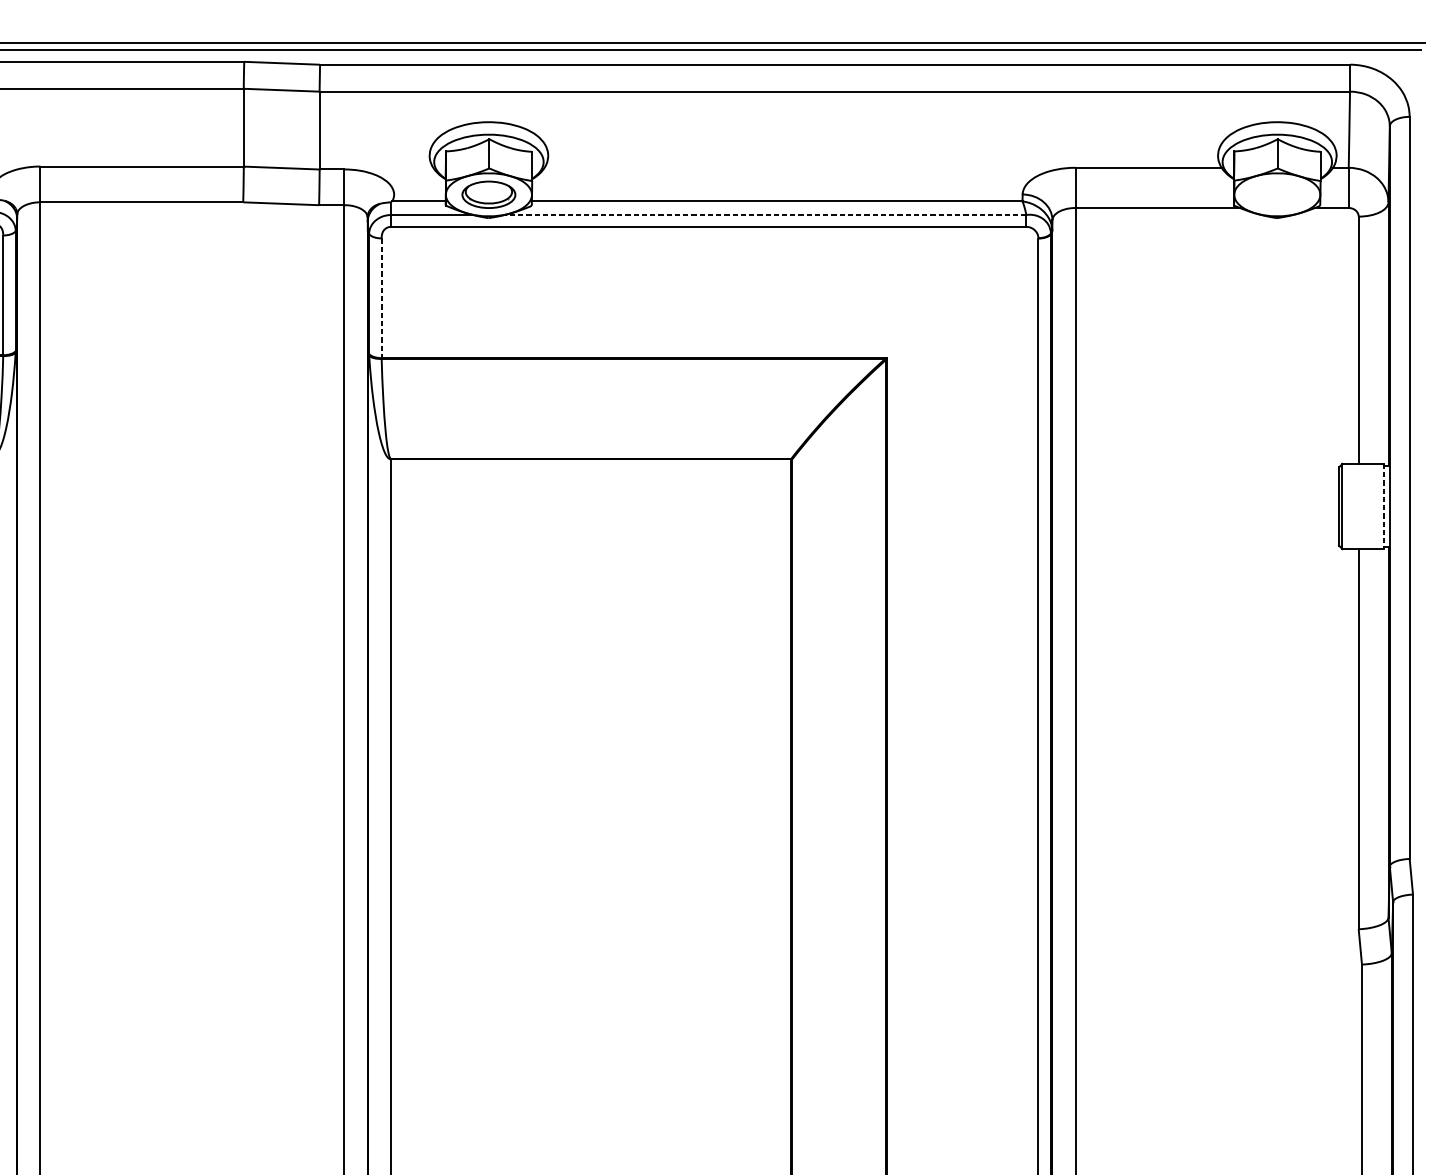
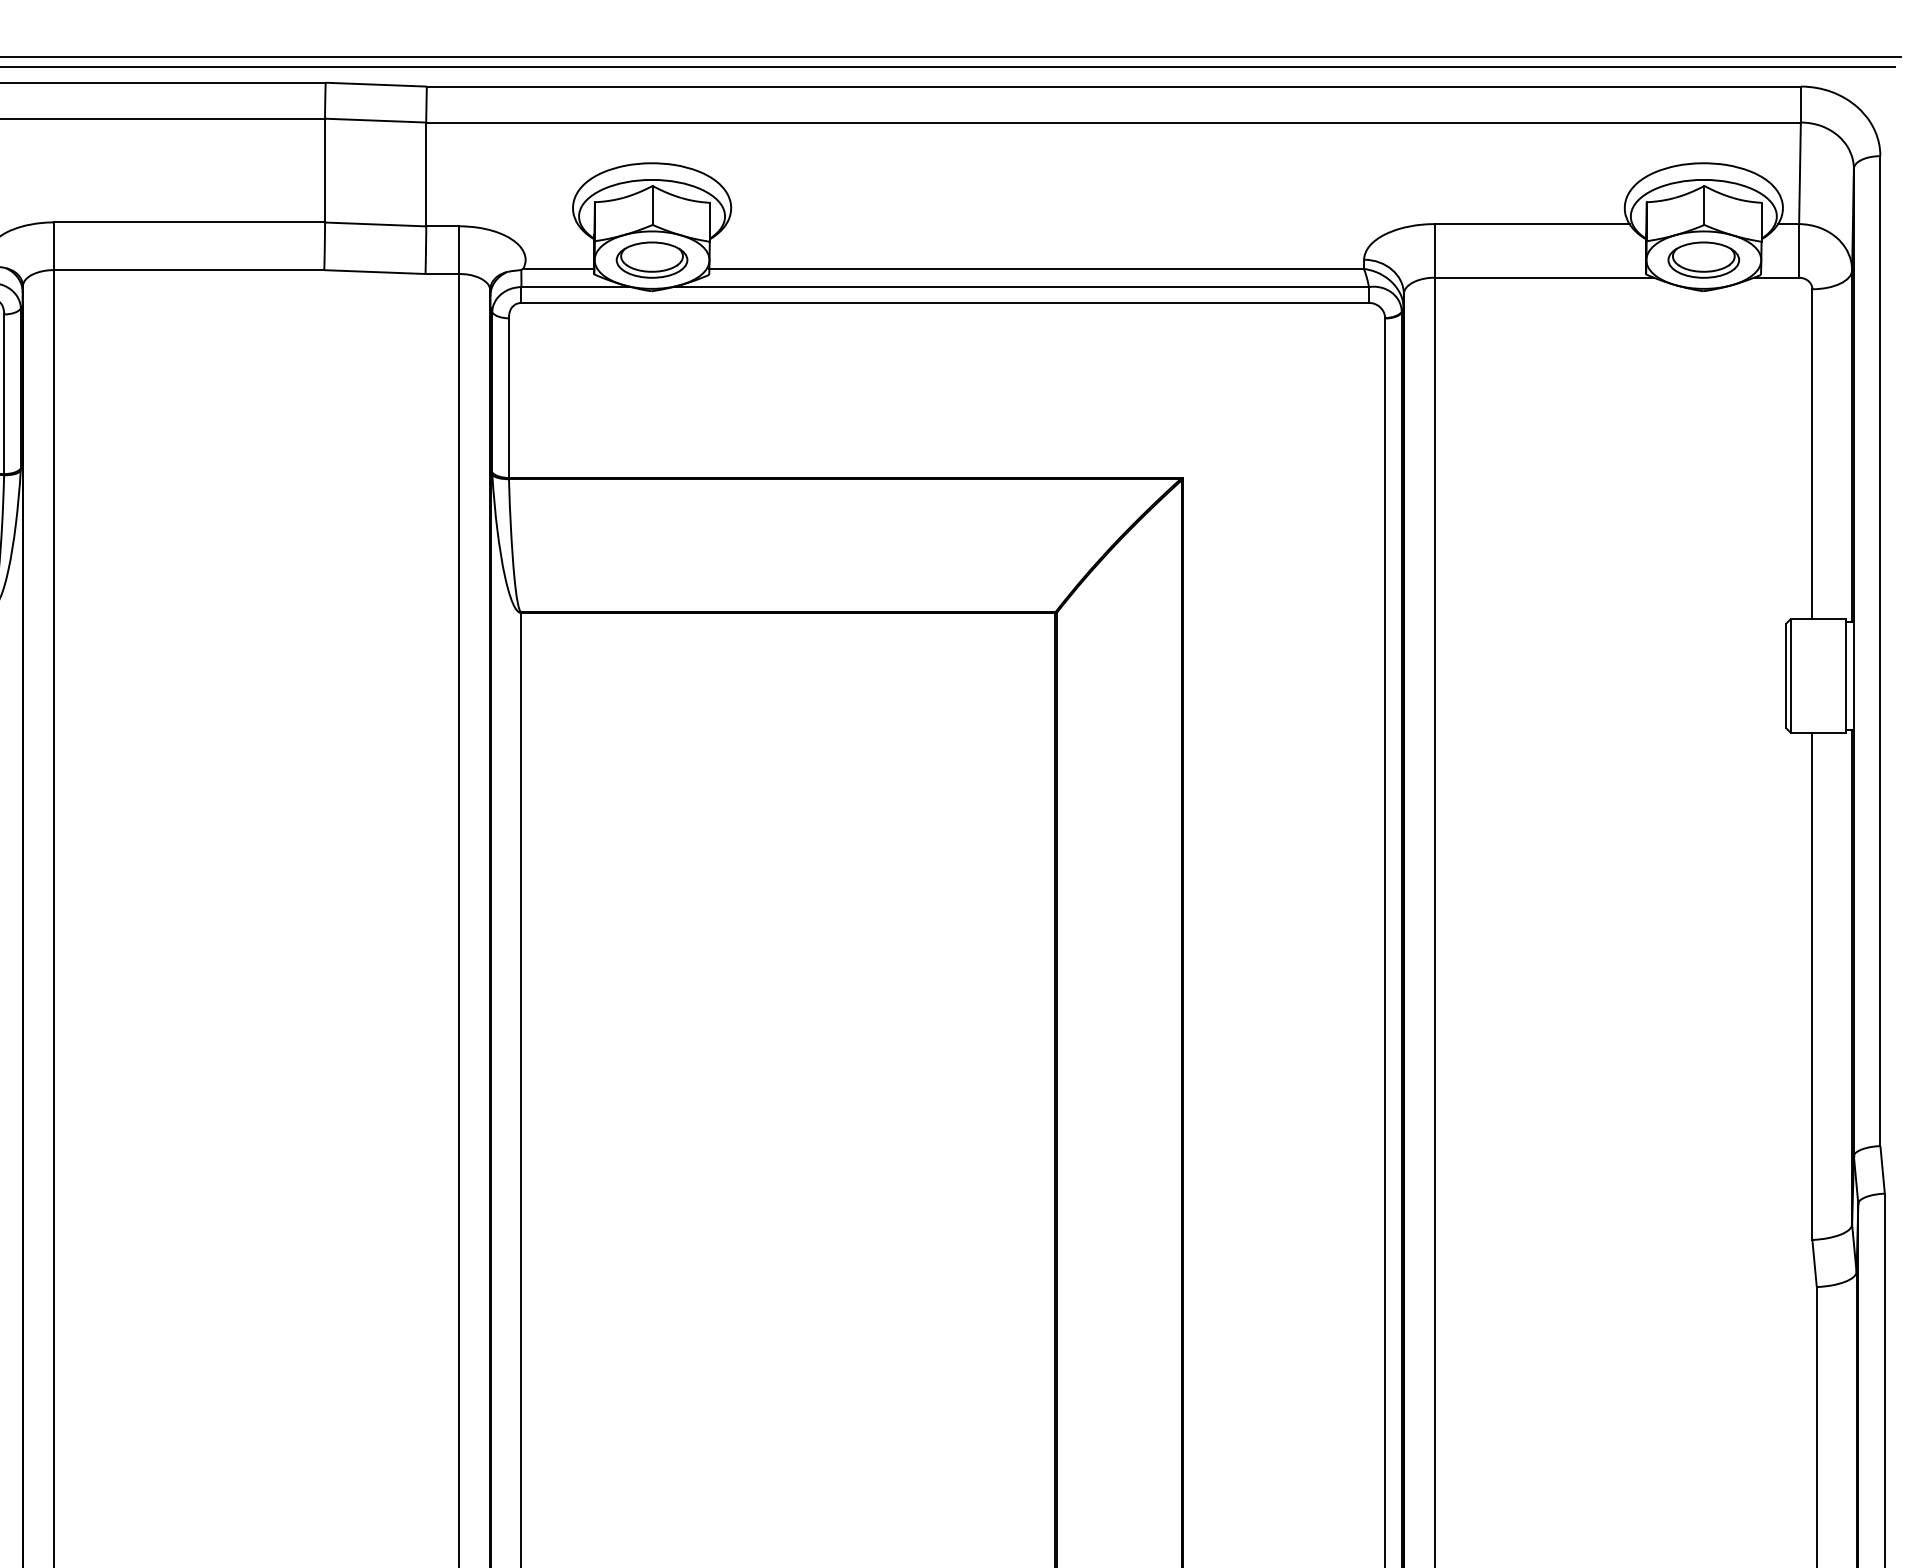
part: (1277, 194) -> (1703, 259), added
line: (765, 215) -> (1020, 287), dashed -> solid
line: (381, 298) -> (508, 398), dashed -> solid
line: (1384, 506) -> (1846, 675), dashed -> solid

